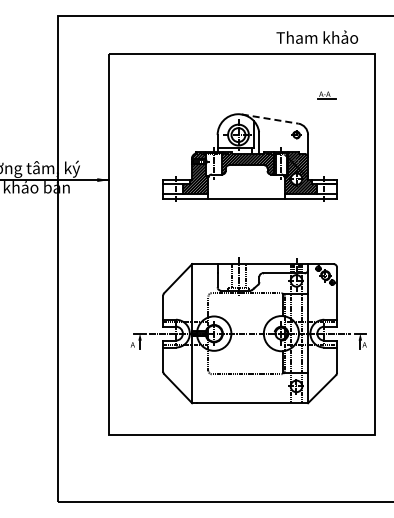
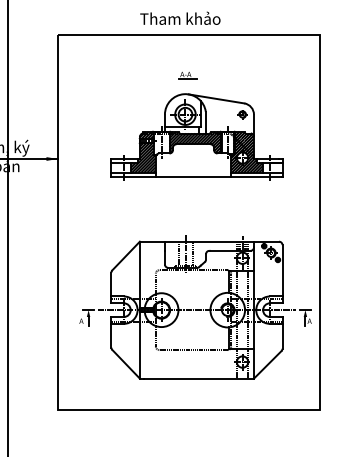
text: (317, 36) -> (180, 17), moved
part: (326, 95) -> (187, 75), moved
line: (270, 119) -> (216, 99), dashed -> solid

